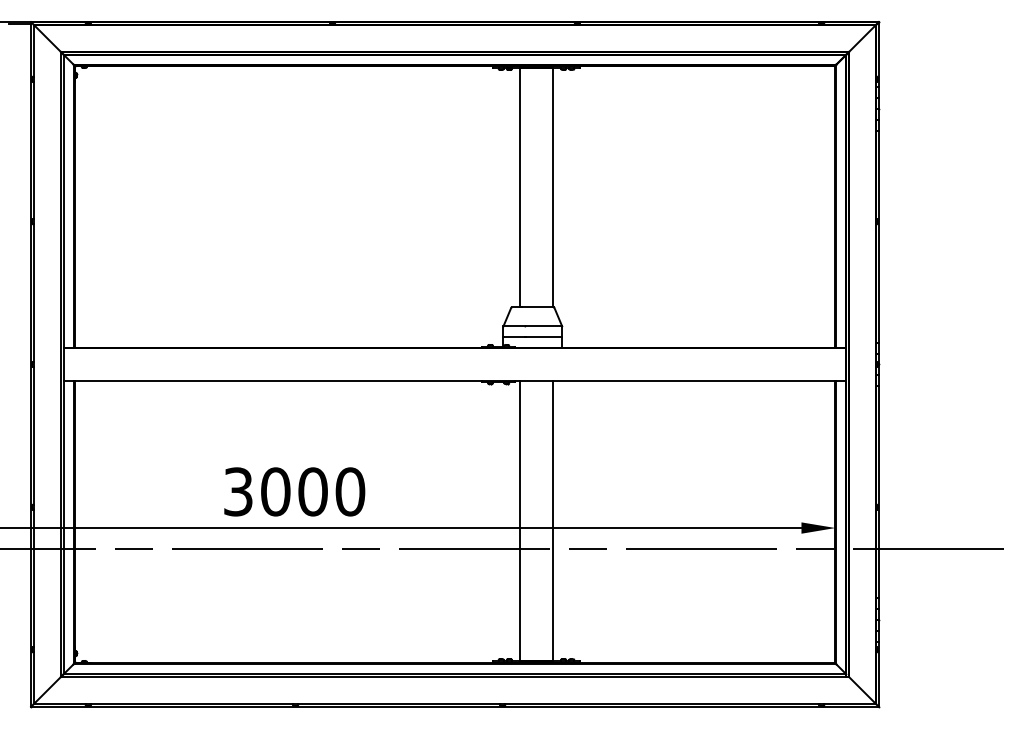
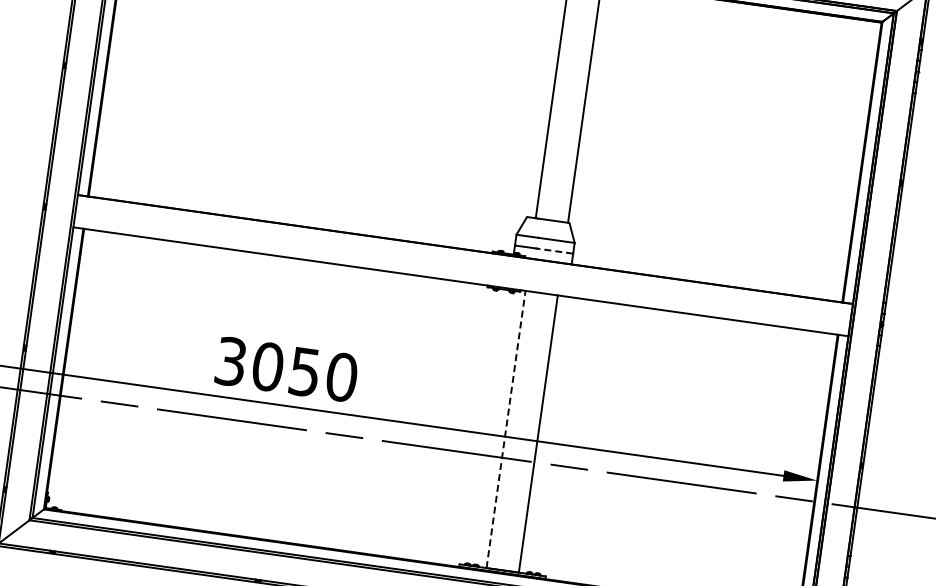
line: (544, 337) -> (555, 251), solid -> dashed
text: (312, 491) -> (304, 371), 3000 -> 3050
line: (520, 520) -> (506, 429), solid -> dashed

